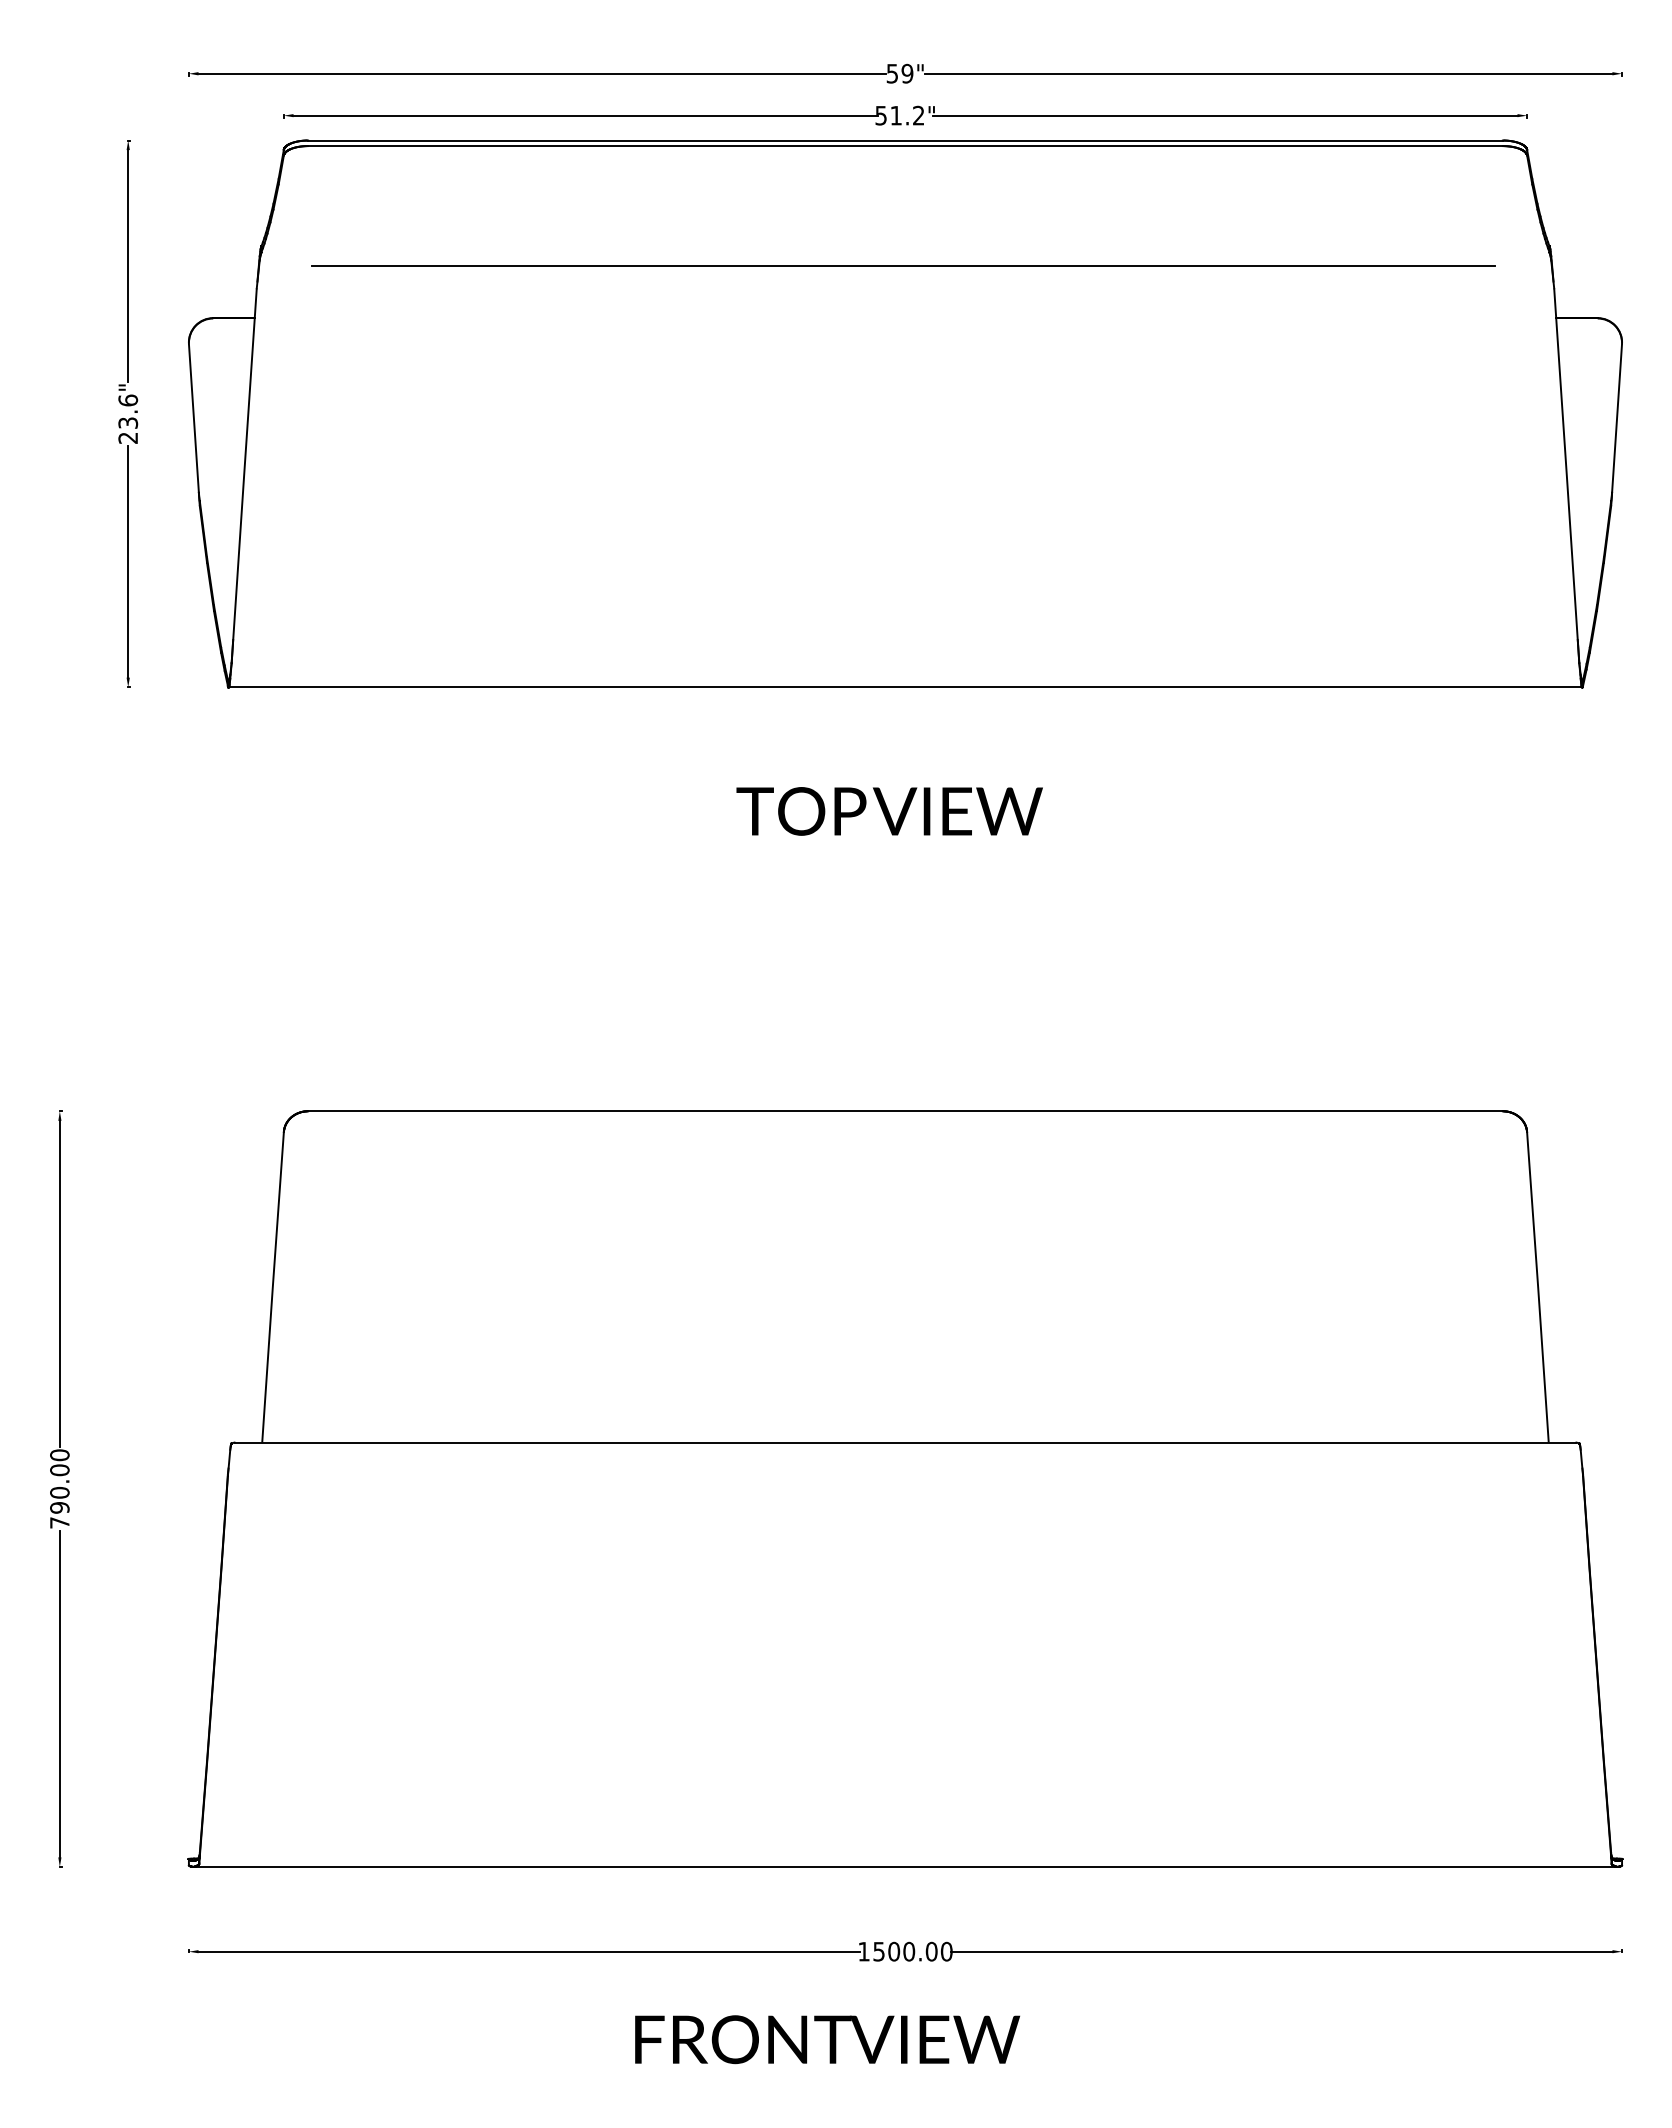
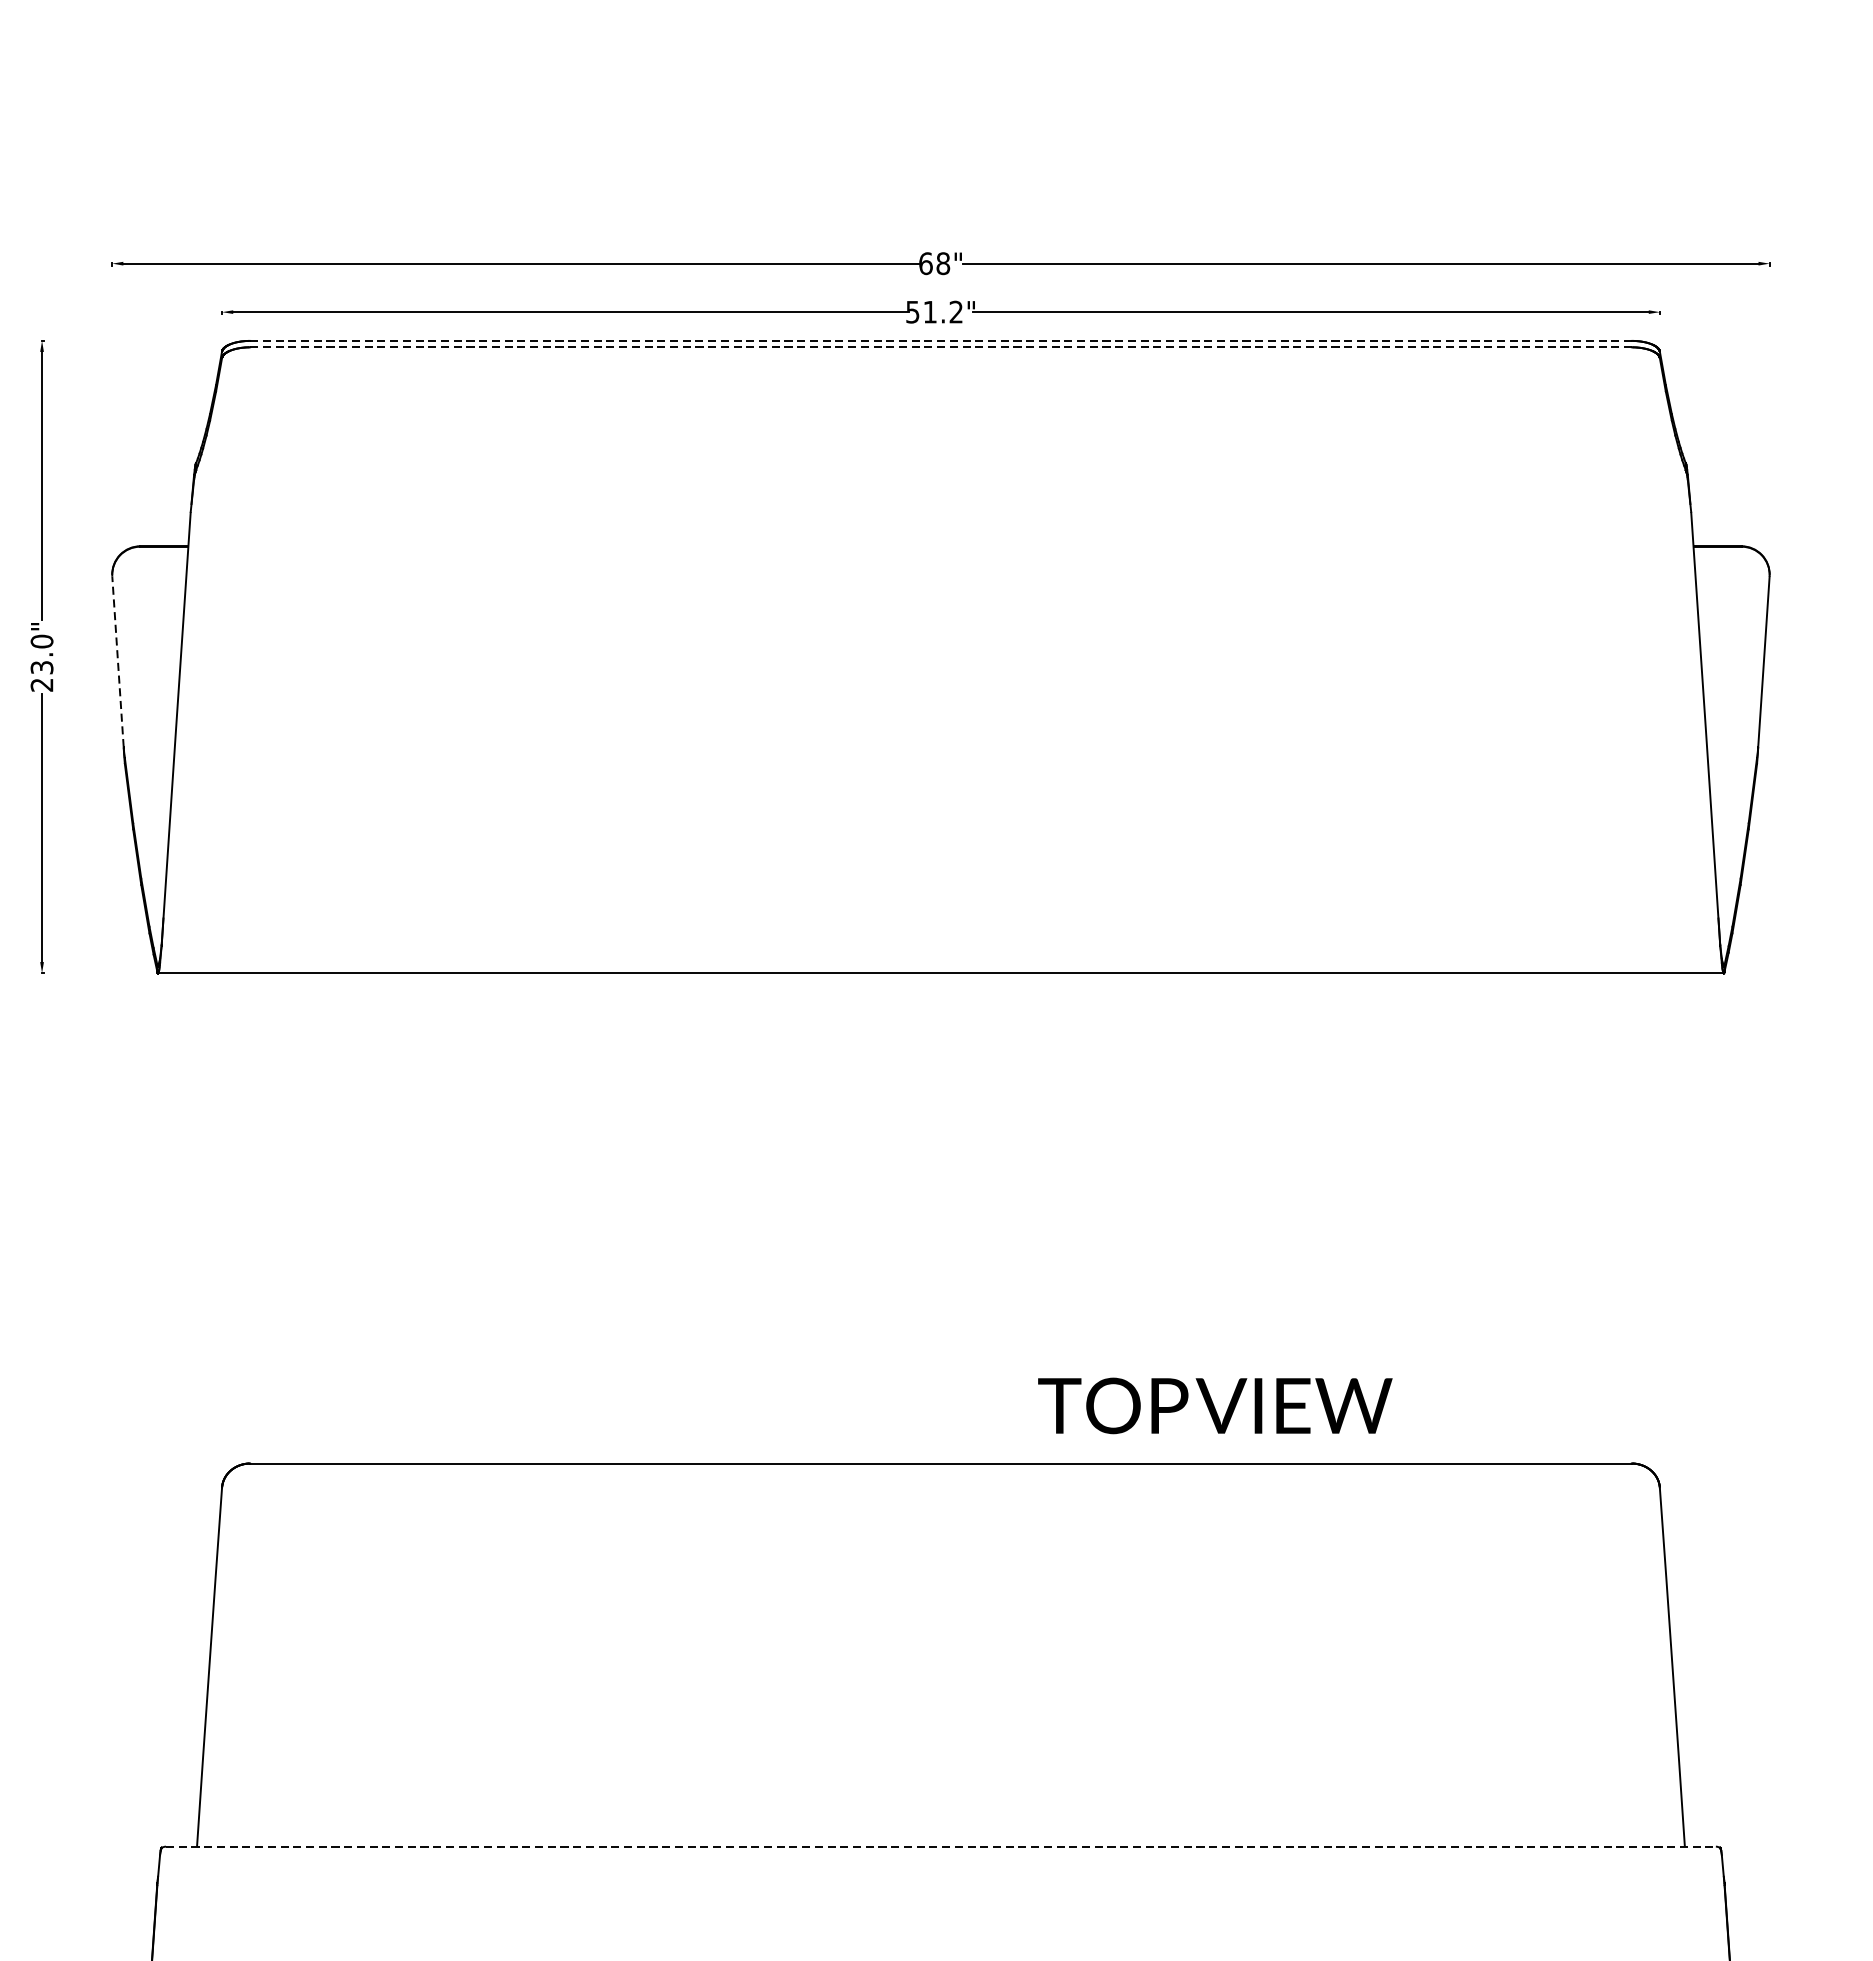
text: (899, 73) -> (934, 263), 59" -> 68"
line: (905, 140) -> (940, 340), solid -> dashed
line: (905, 146) -> (940, 347), solid -> dashed
line: (903, 266) -> (938, 486), removed
text: (127, 400) -> (41, 641), 23.6" -> 23.0"
line: (193, 418) -> (117, 662), solid -> dashed
text: (889, 811) -> (1215, 1405), moved
line: (905, 1442) -> (940, 1846), solid -> dashed

